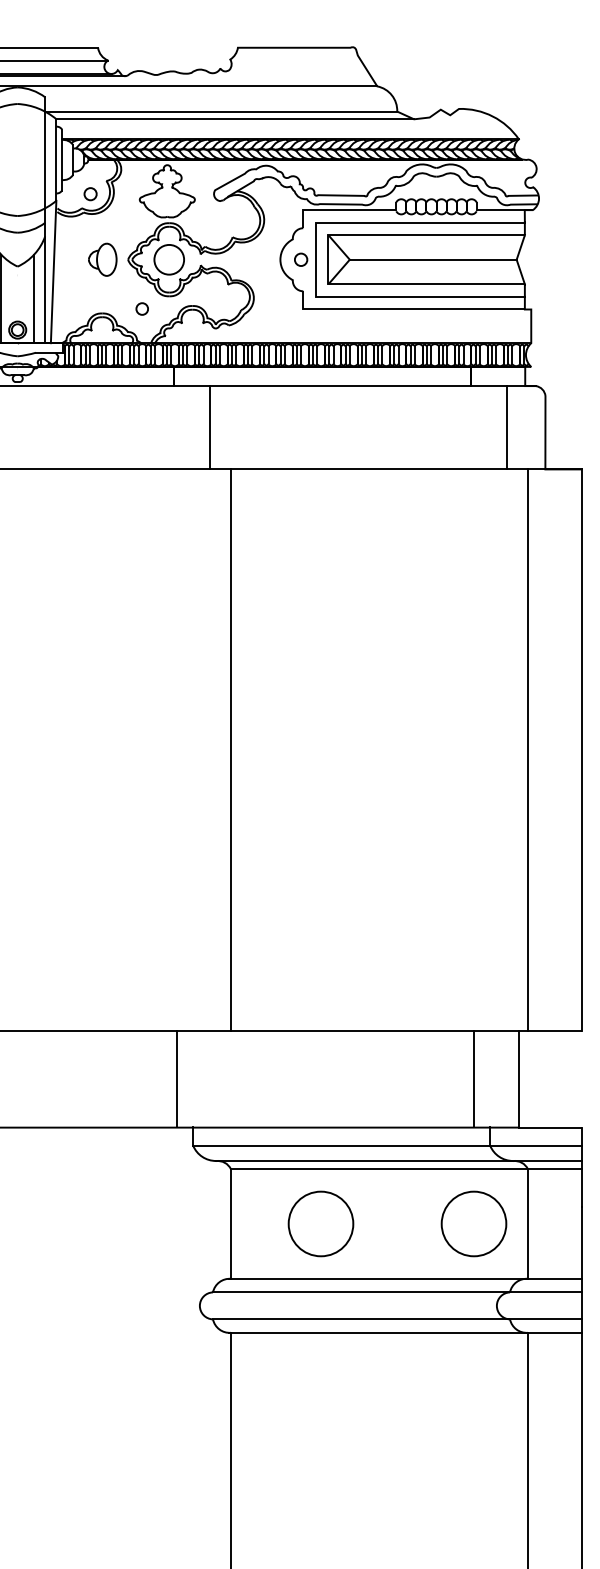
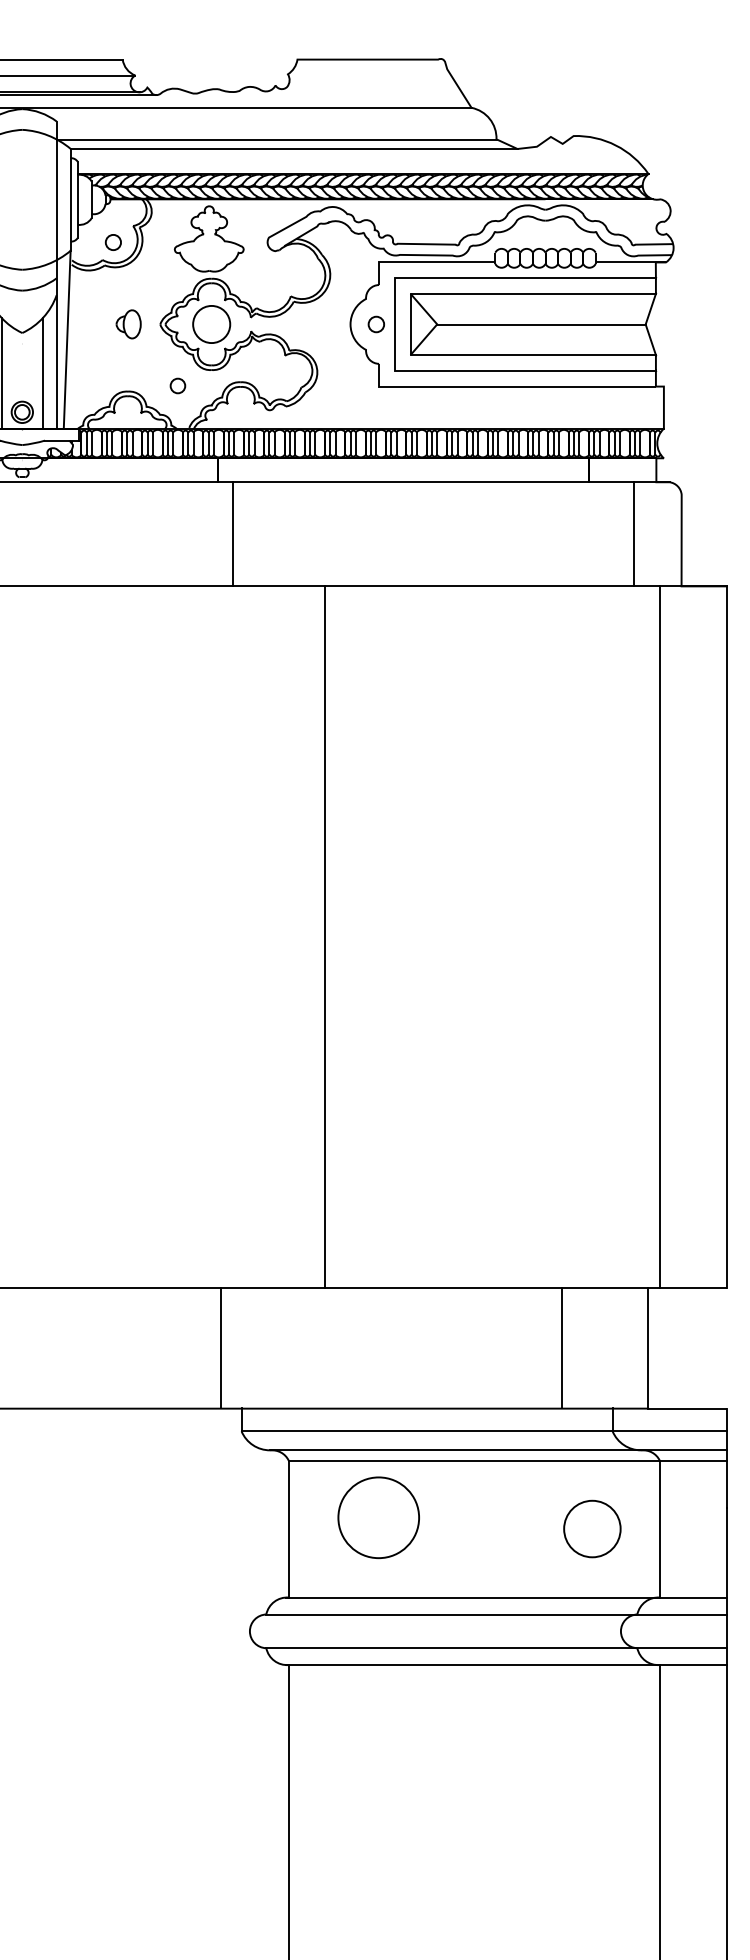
part: (102, 259) -> (128, 324), size x0.7
line: (210, 427) -> (233, 533), moved
line: (231, 749) -> (325, 936), moved
line: (474, 1078) -> (563, 1347), moved
circle: (320, 1223) -> (378, 1517), moved
circle: (473, 1223) -> (591, 1528), size x0.7

